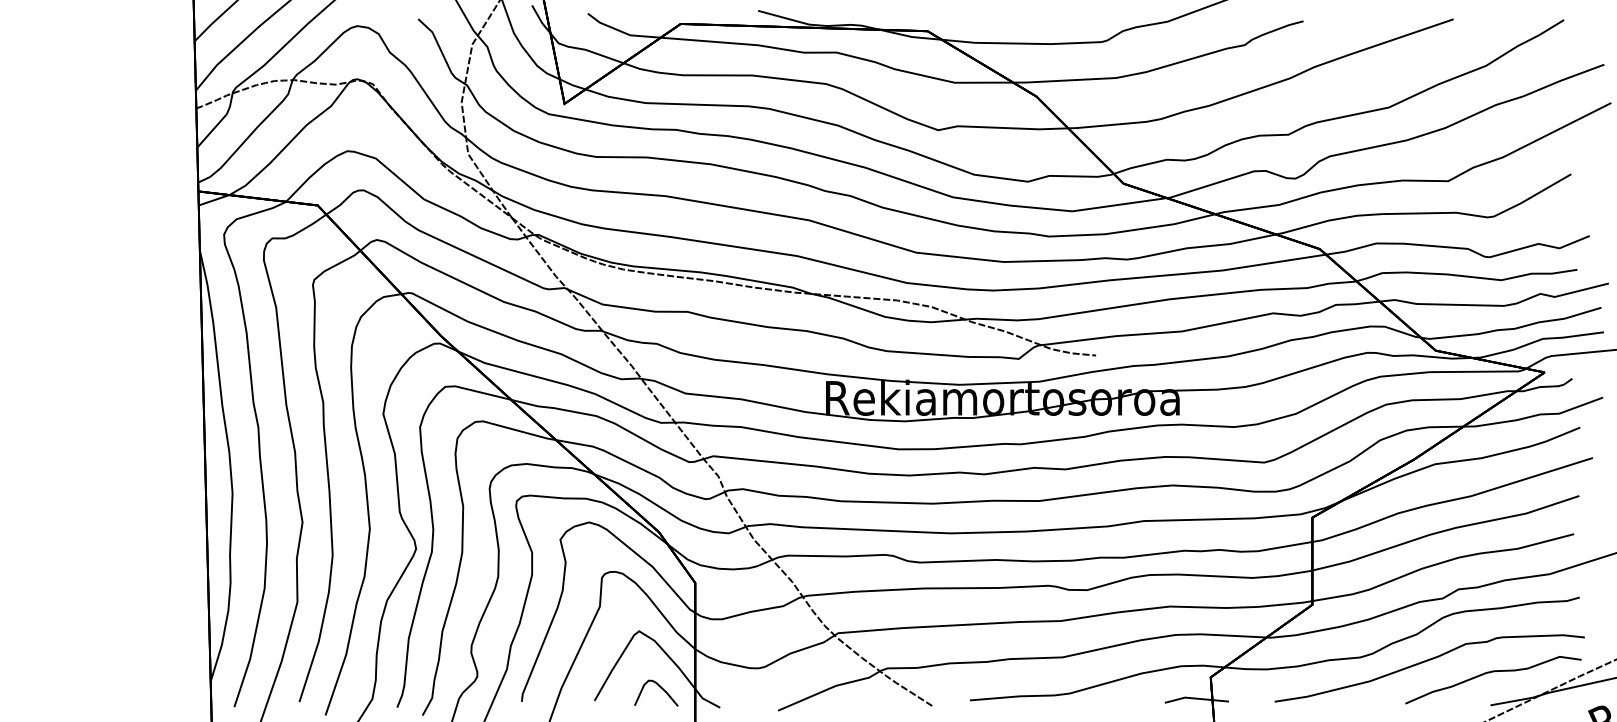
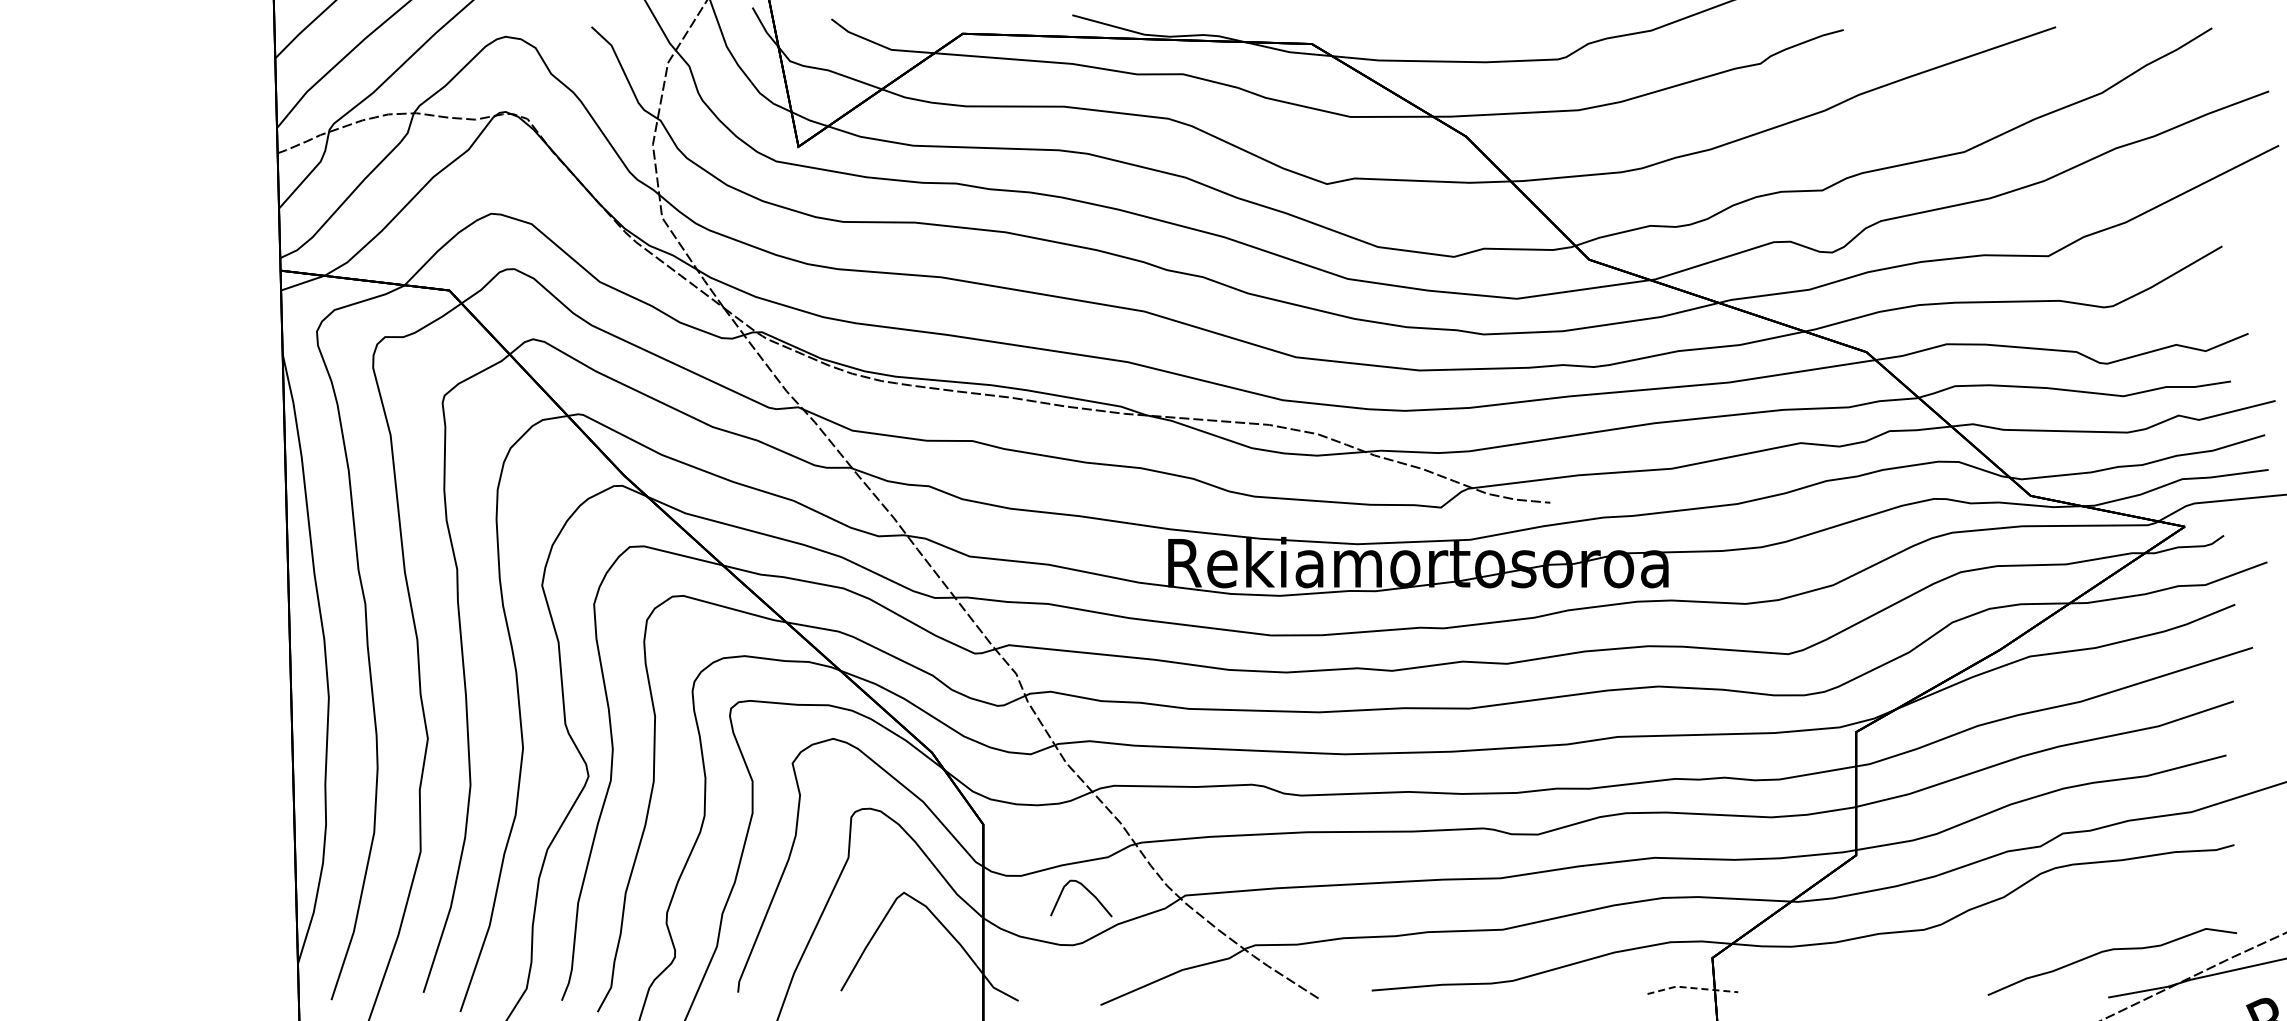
curve: (1427, 661) -> (2018, 935), removed
curve: (660, 688) -> (1087, 891), moved
line: (1196, 698) -> (1692, 988), solid -> dashed

